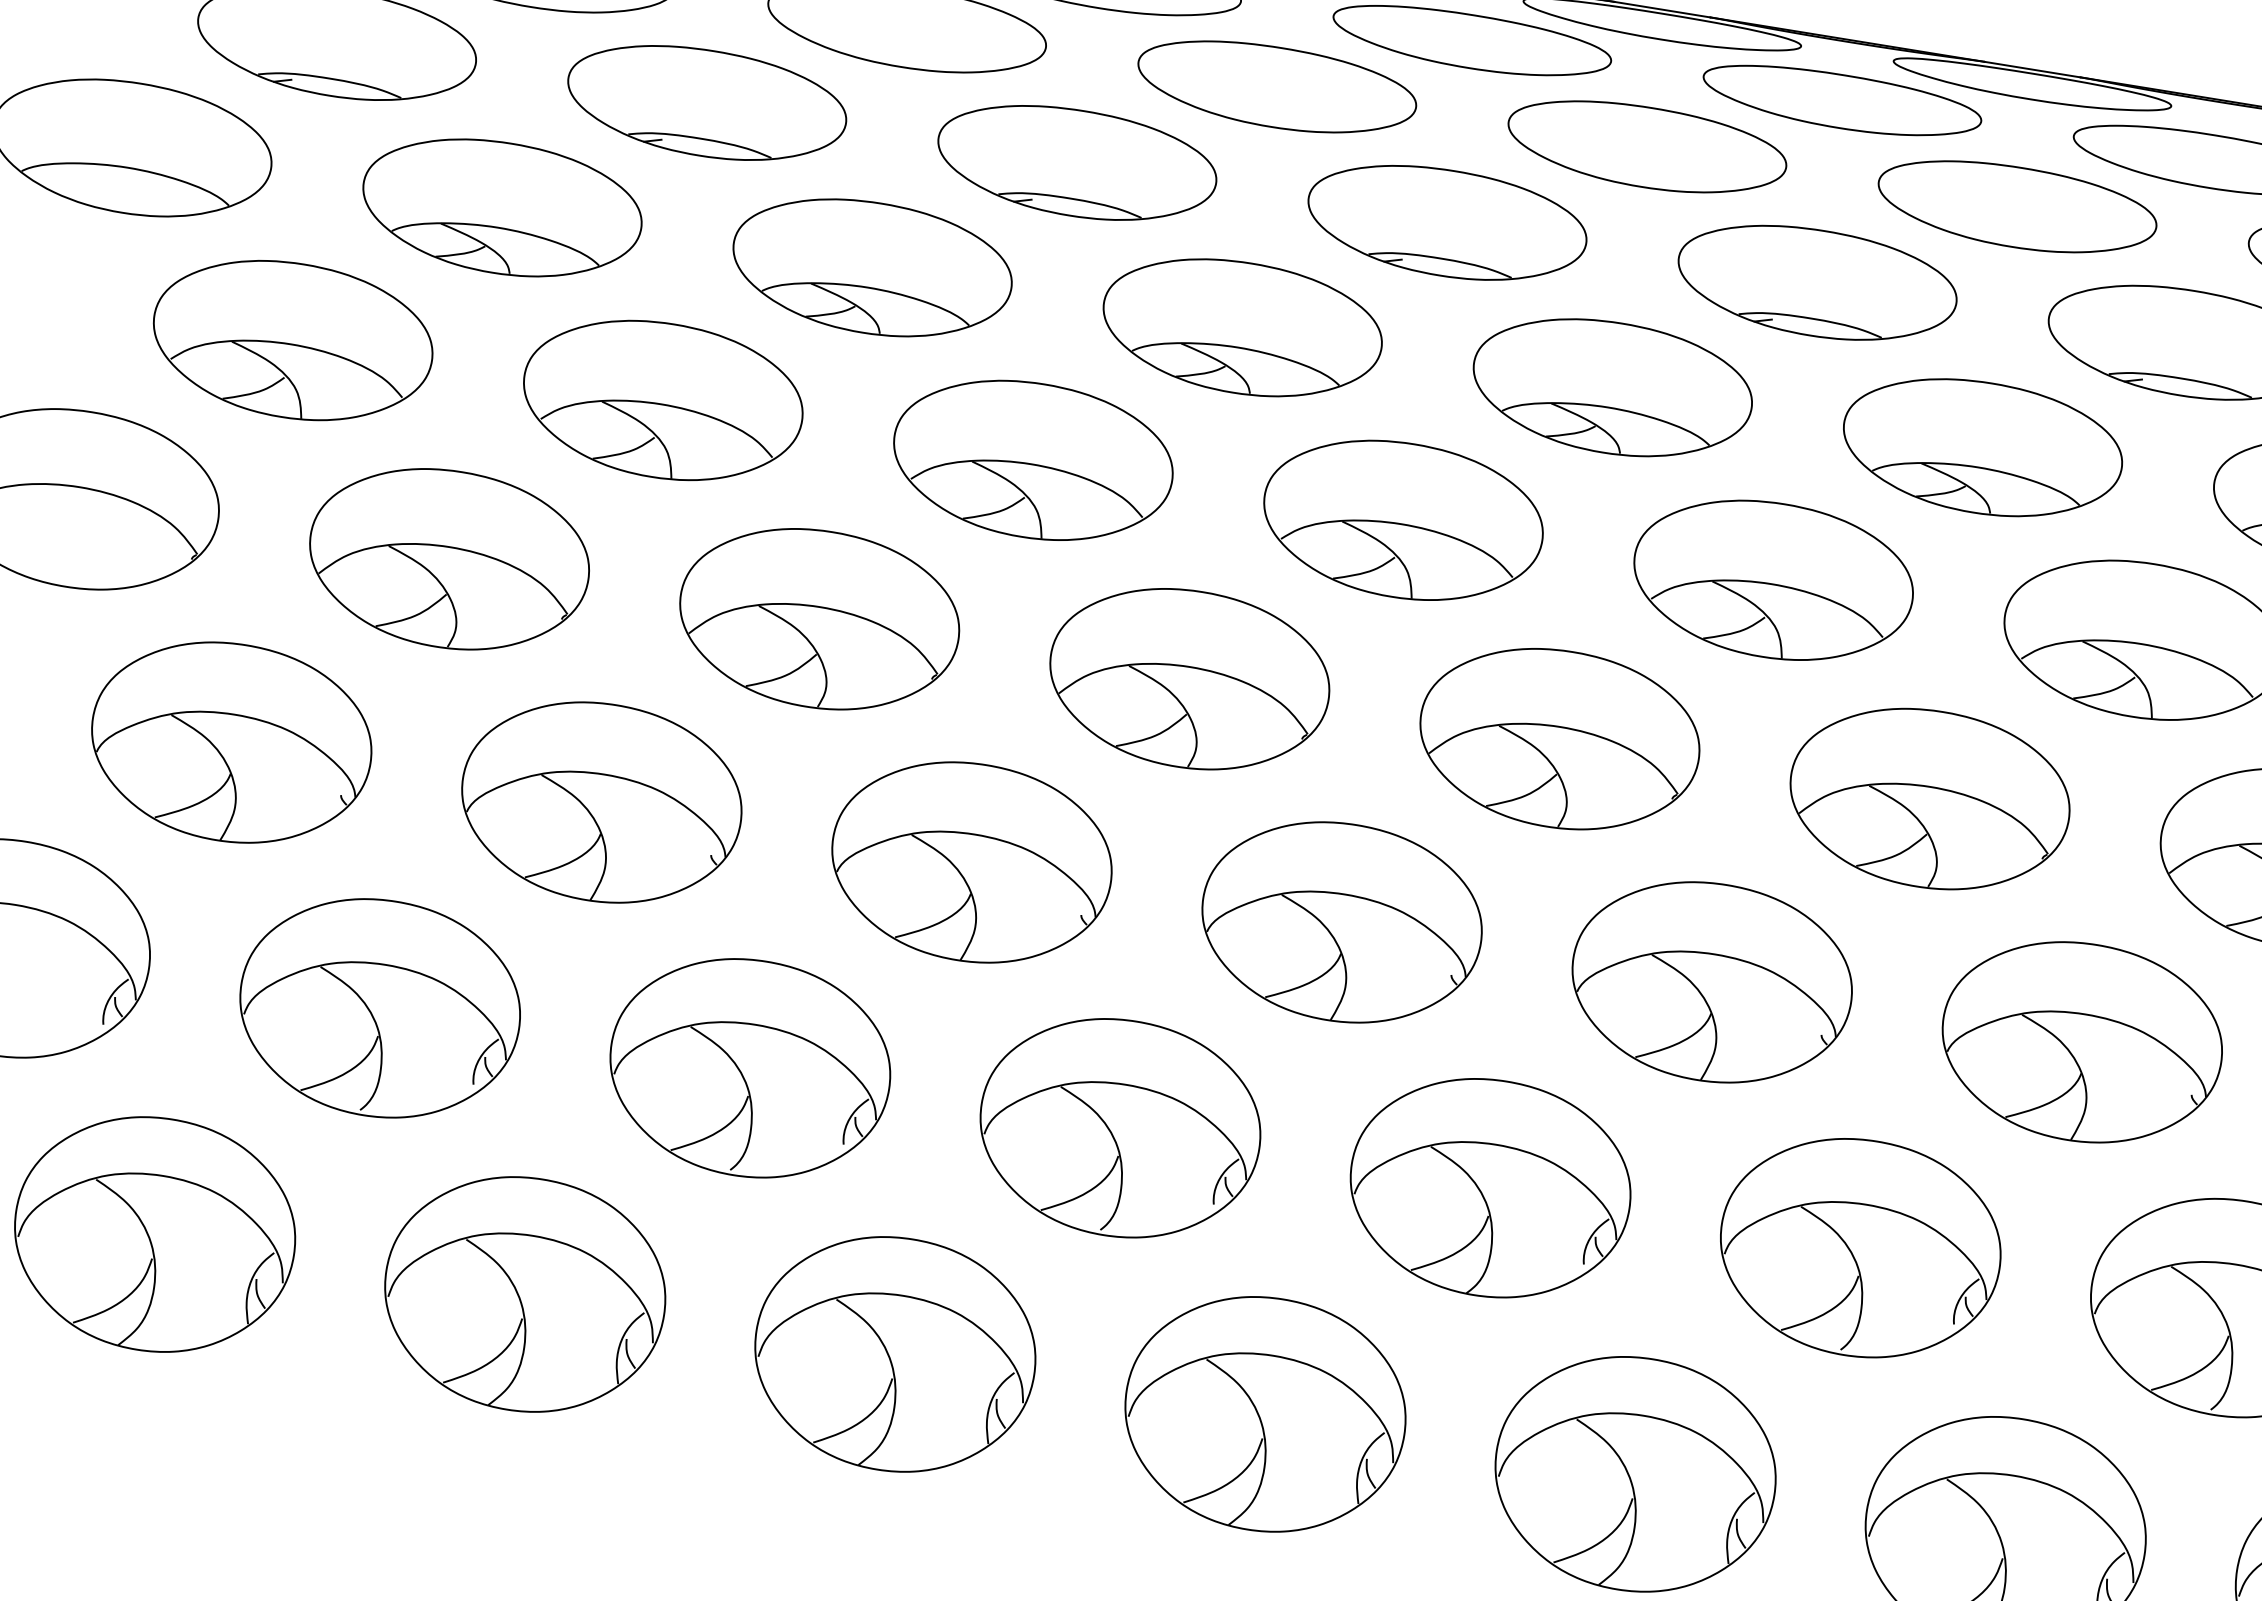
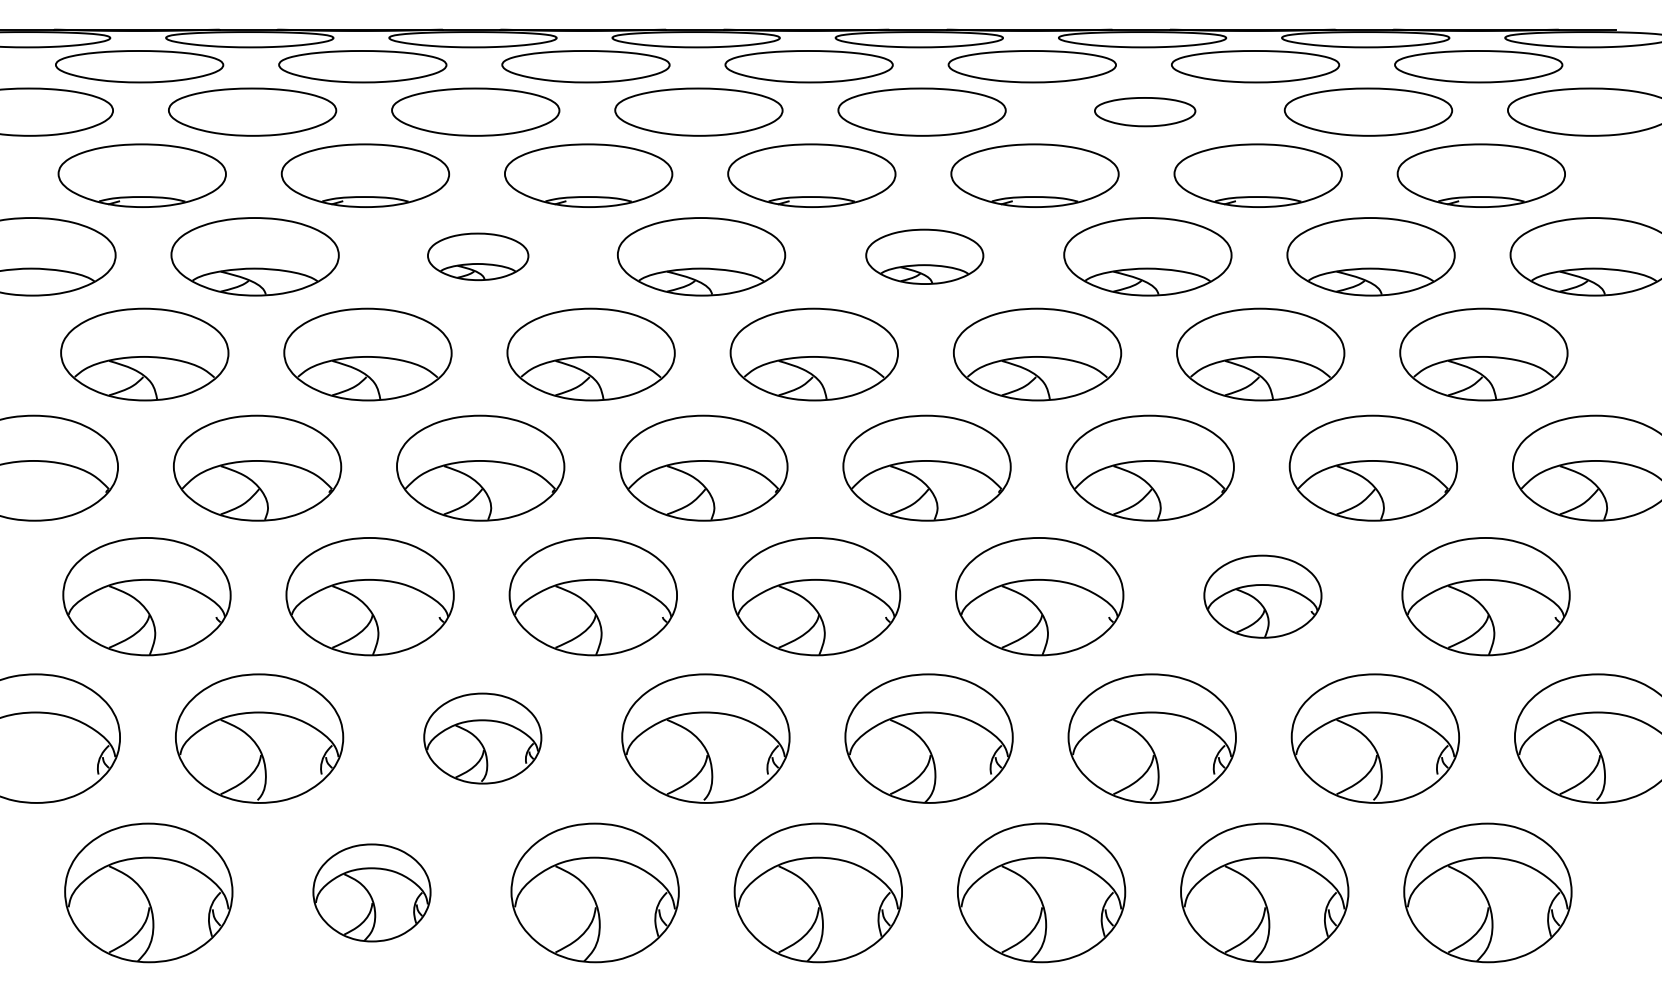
part: (2015, 206) -> (1144, 111), size x0.6
part: (870, 267) -> (477, 256), size x0.6
part: (1612, 387) -> (924, 256), size x0.7
part: (2081, 1042) -> (1262, 596), size x0.7
part: (749, 1068) -> (482, 738), size x0.7
part: (524, 1293) -> (371, 892), size x0.7

